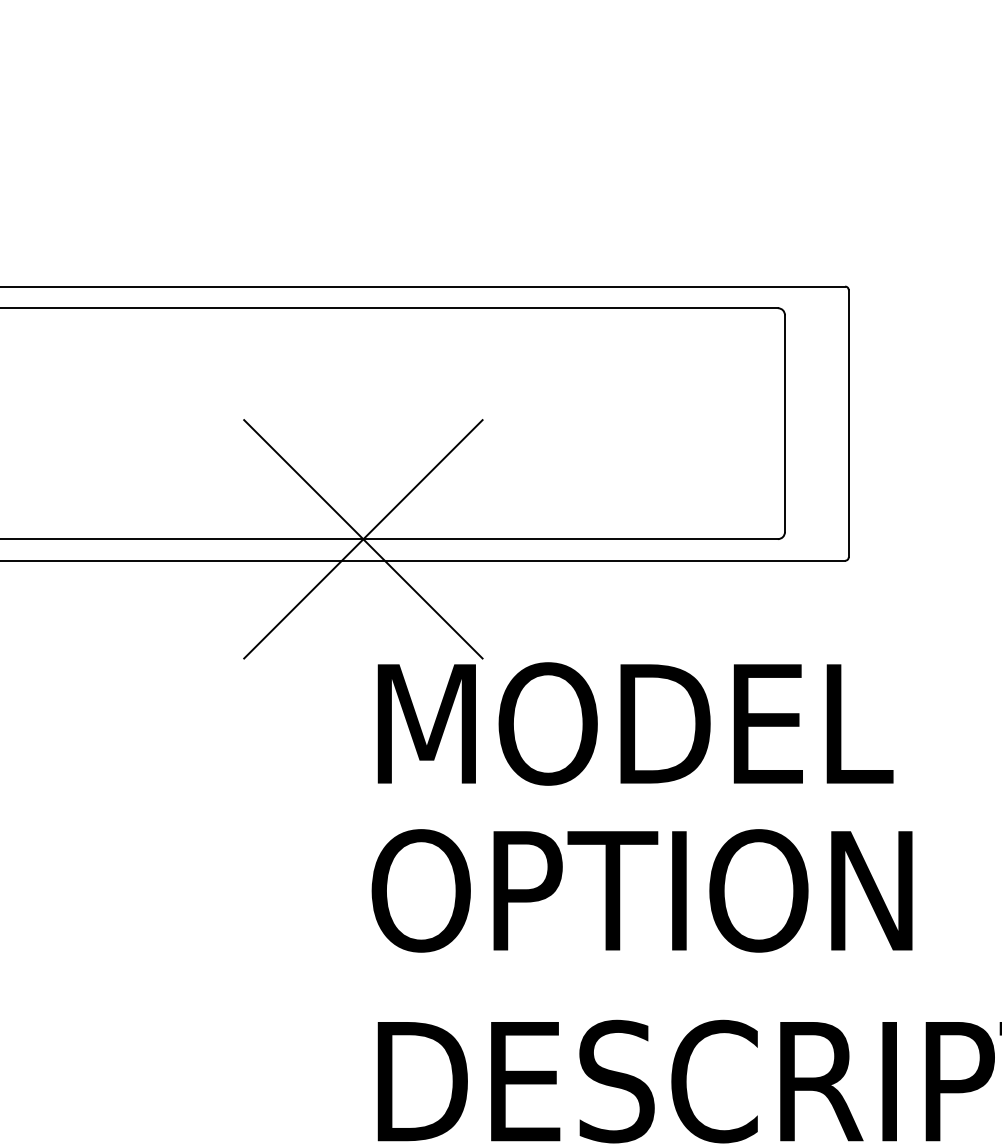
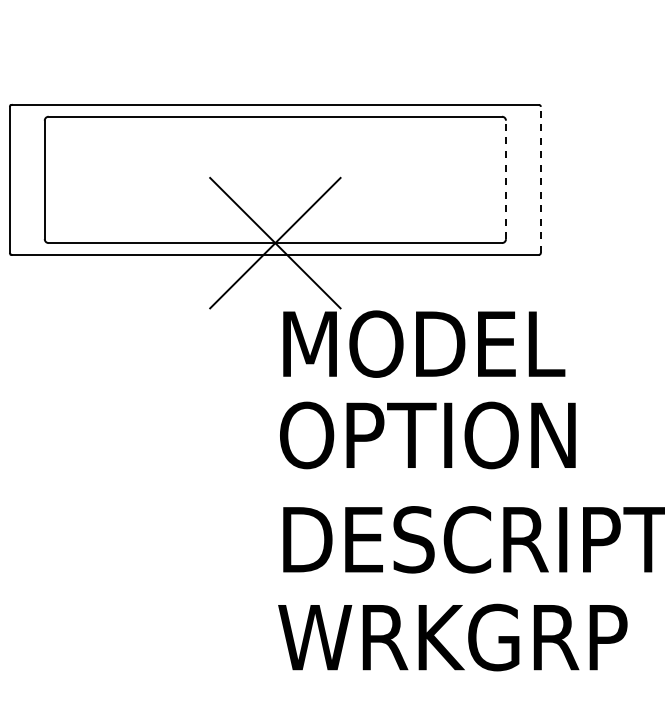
line: (784, 422) -> (505, 179), solid -> dashed
line: (848, 422) -> (540, 179), solid -> dashed

